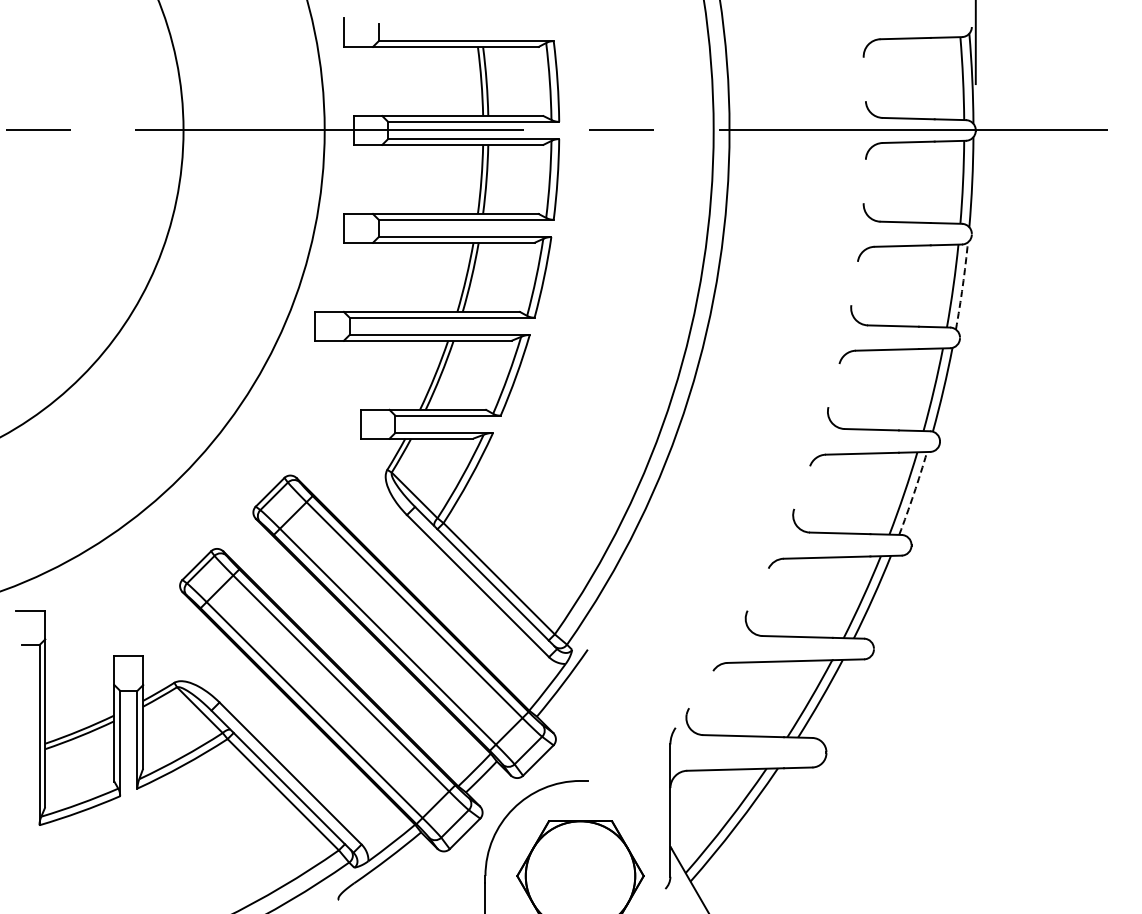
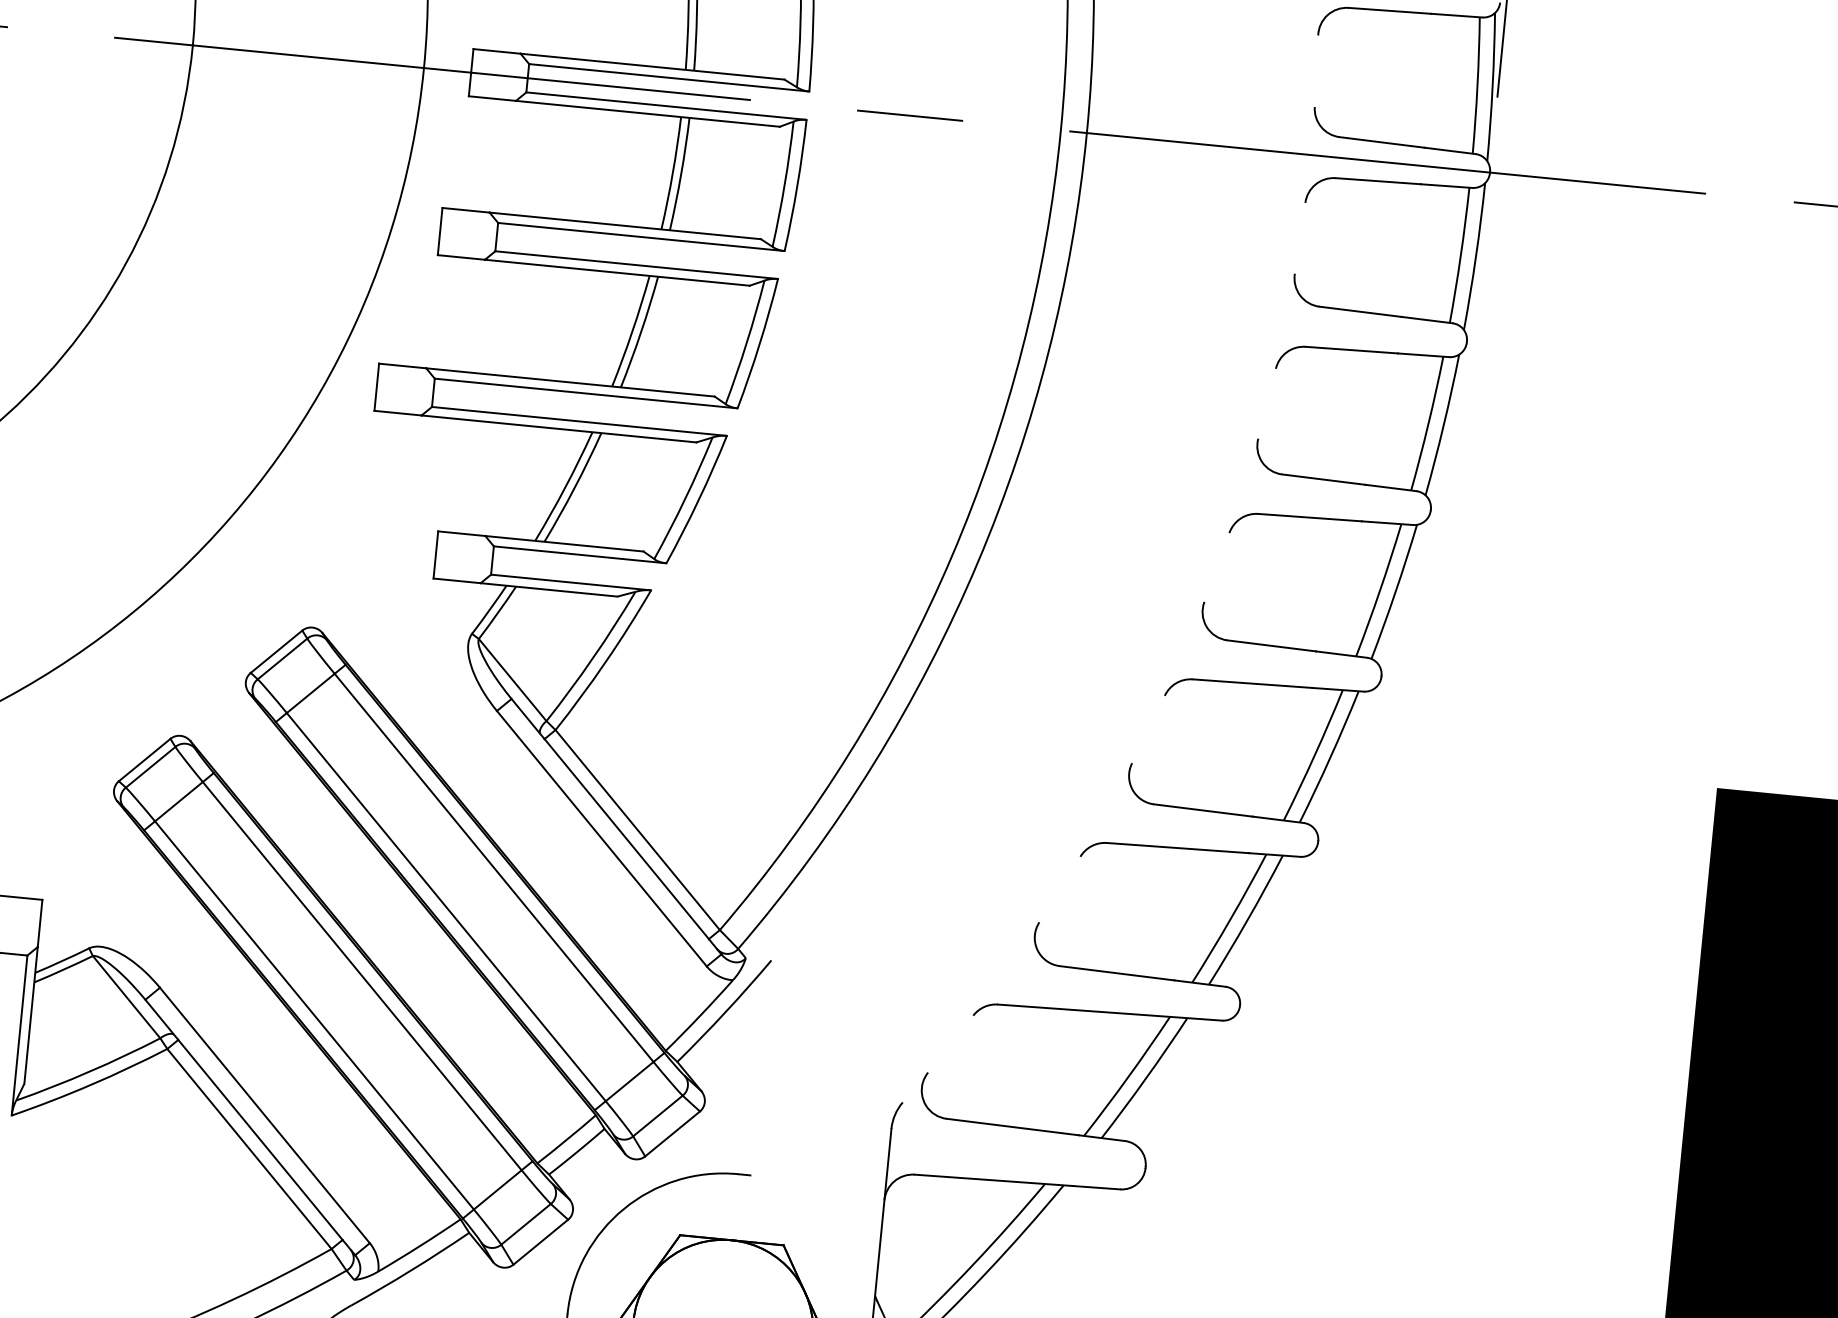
arc: (962, 286) -> (1443, 425), dashed -> solid
arc: (913, 493) -> (1329, 756), dashed -> solid

